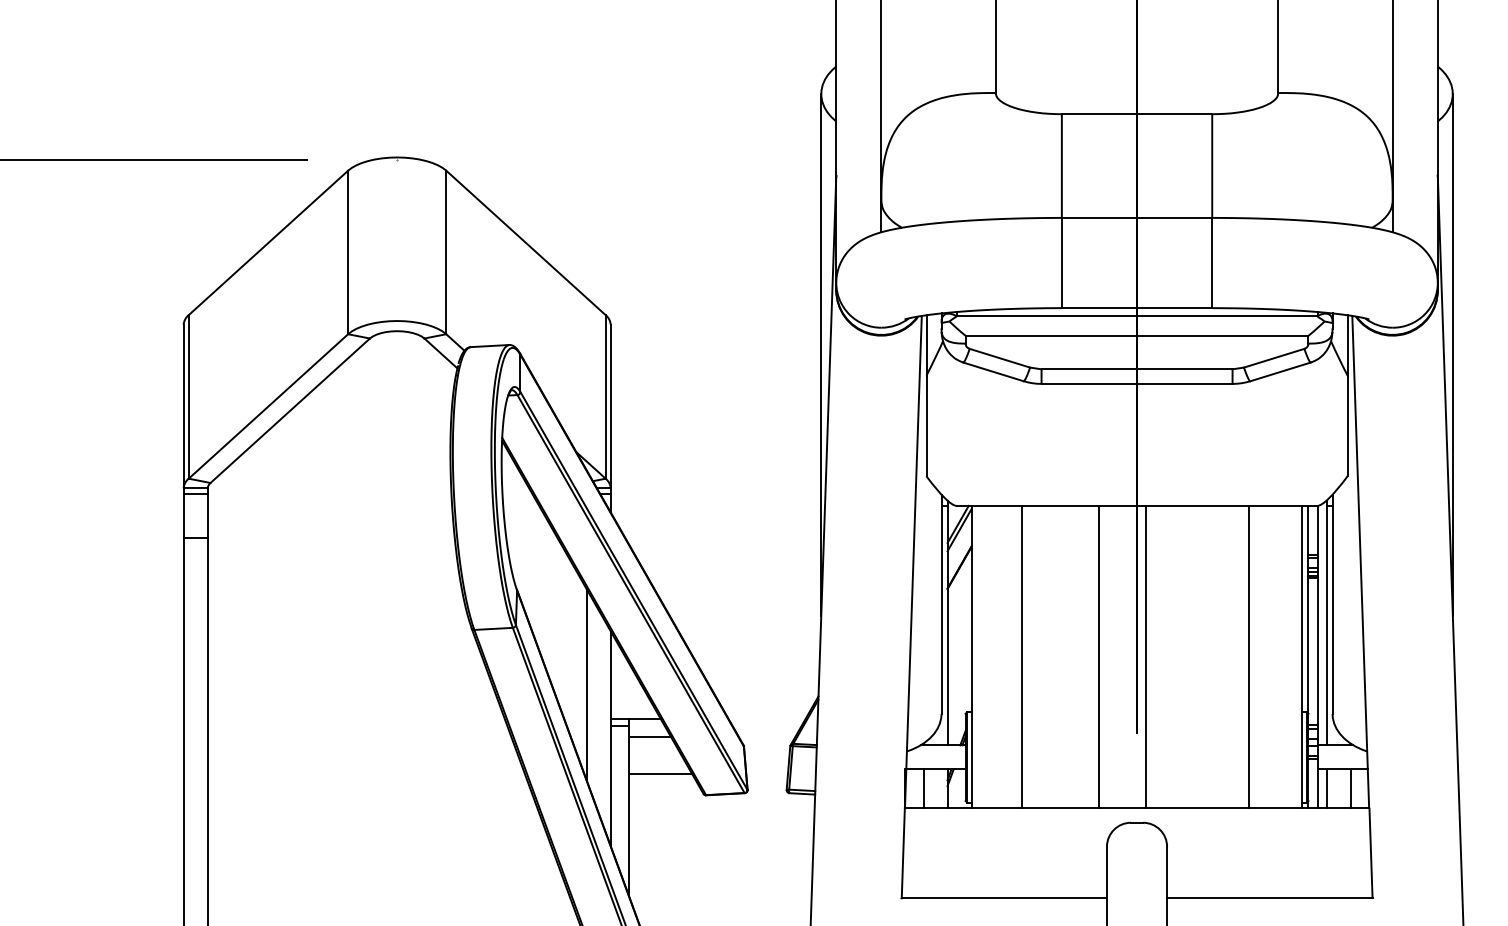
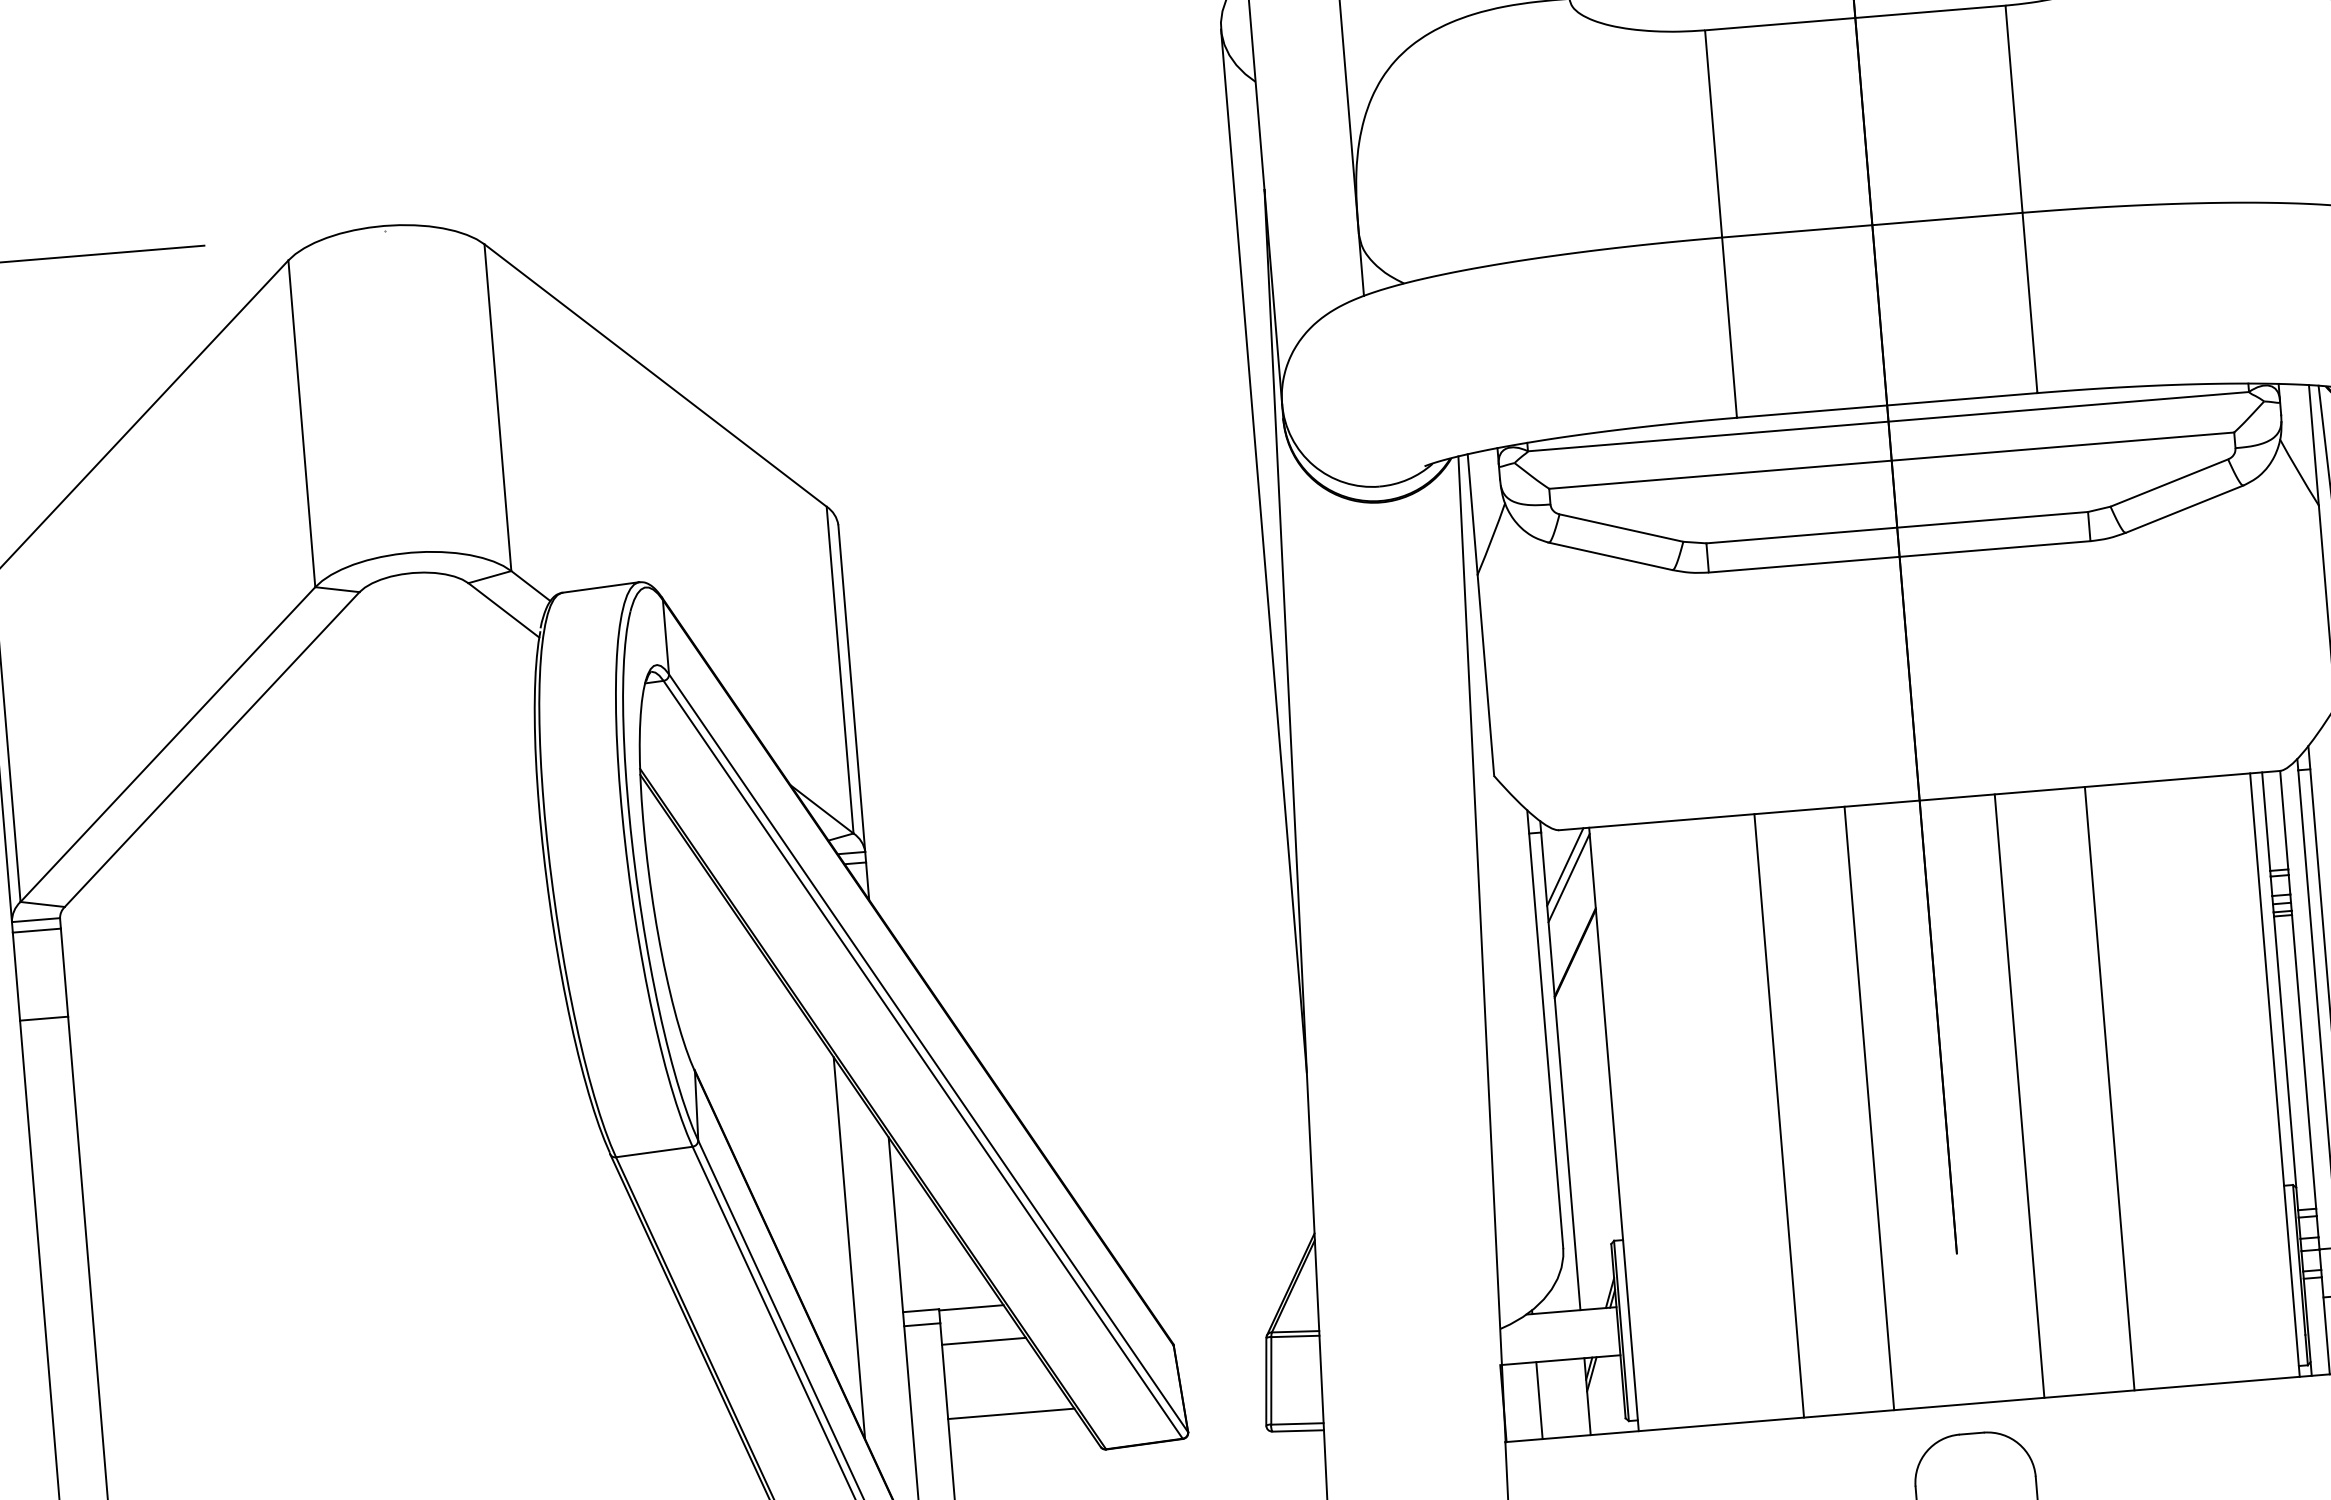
line: (1022, 656) -> (1779, 1115), moved
line: (1145, 656) -> (2019, 1095), moved
line: (1248, 656) -> (2109, 1087), moved

